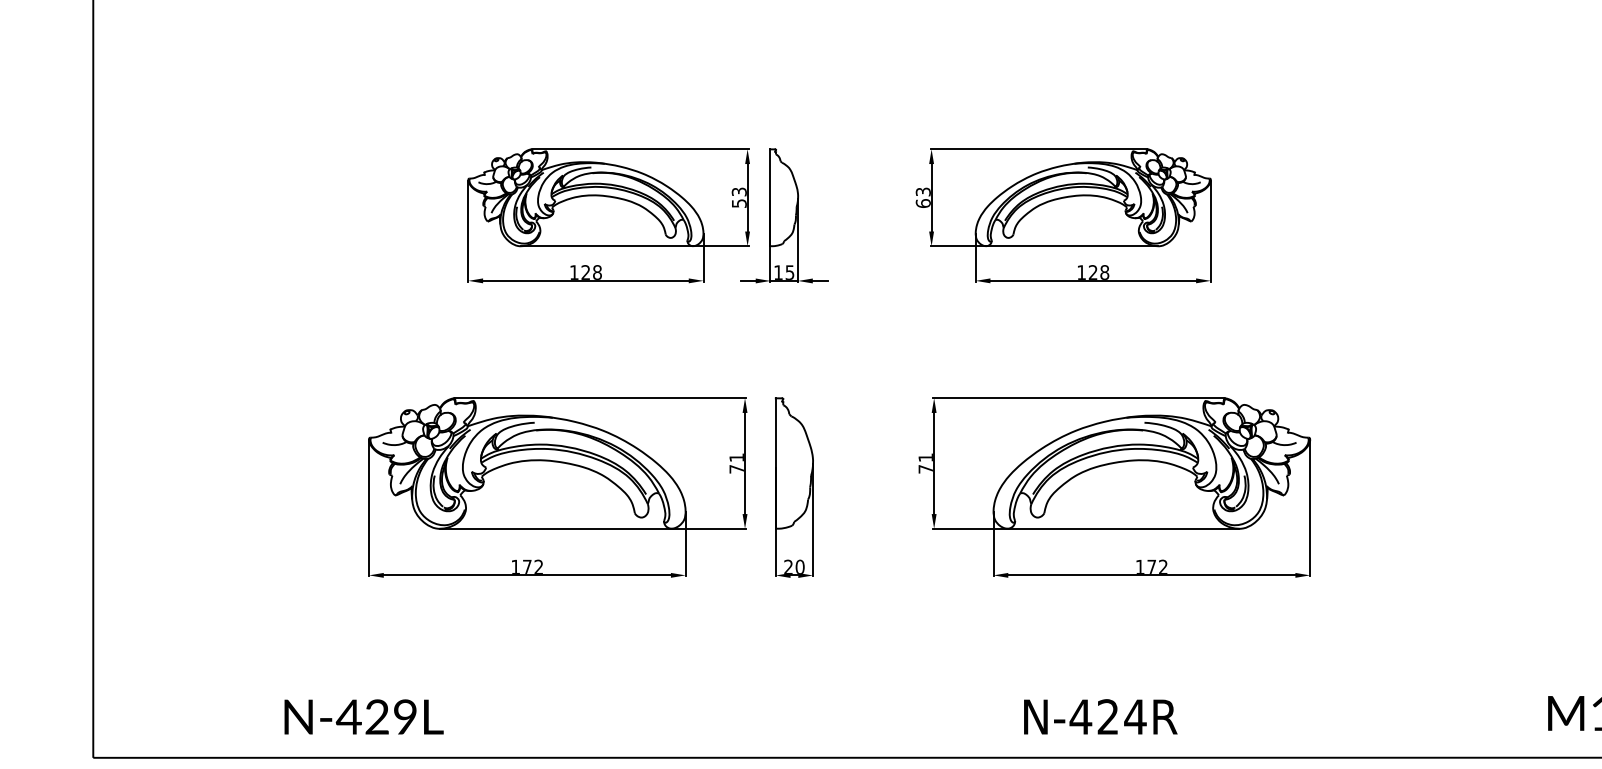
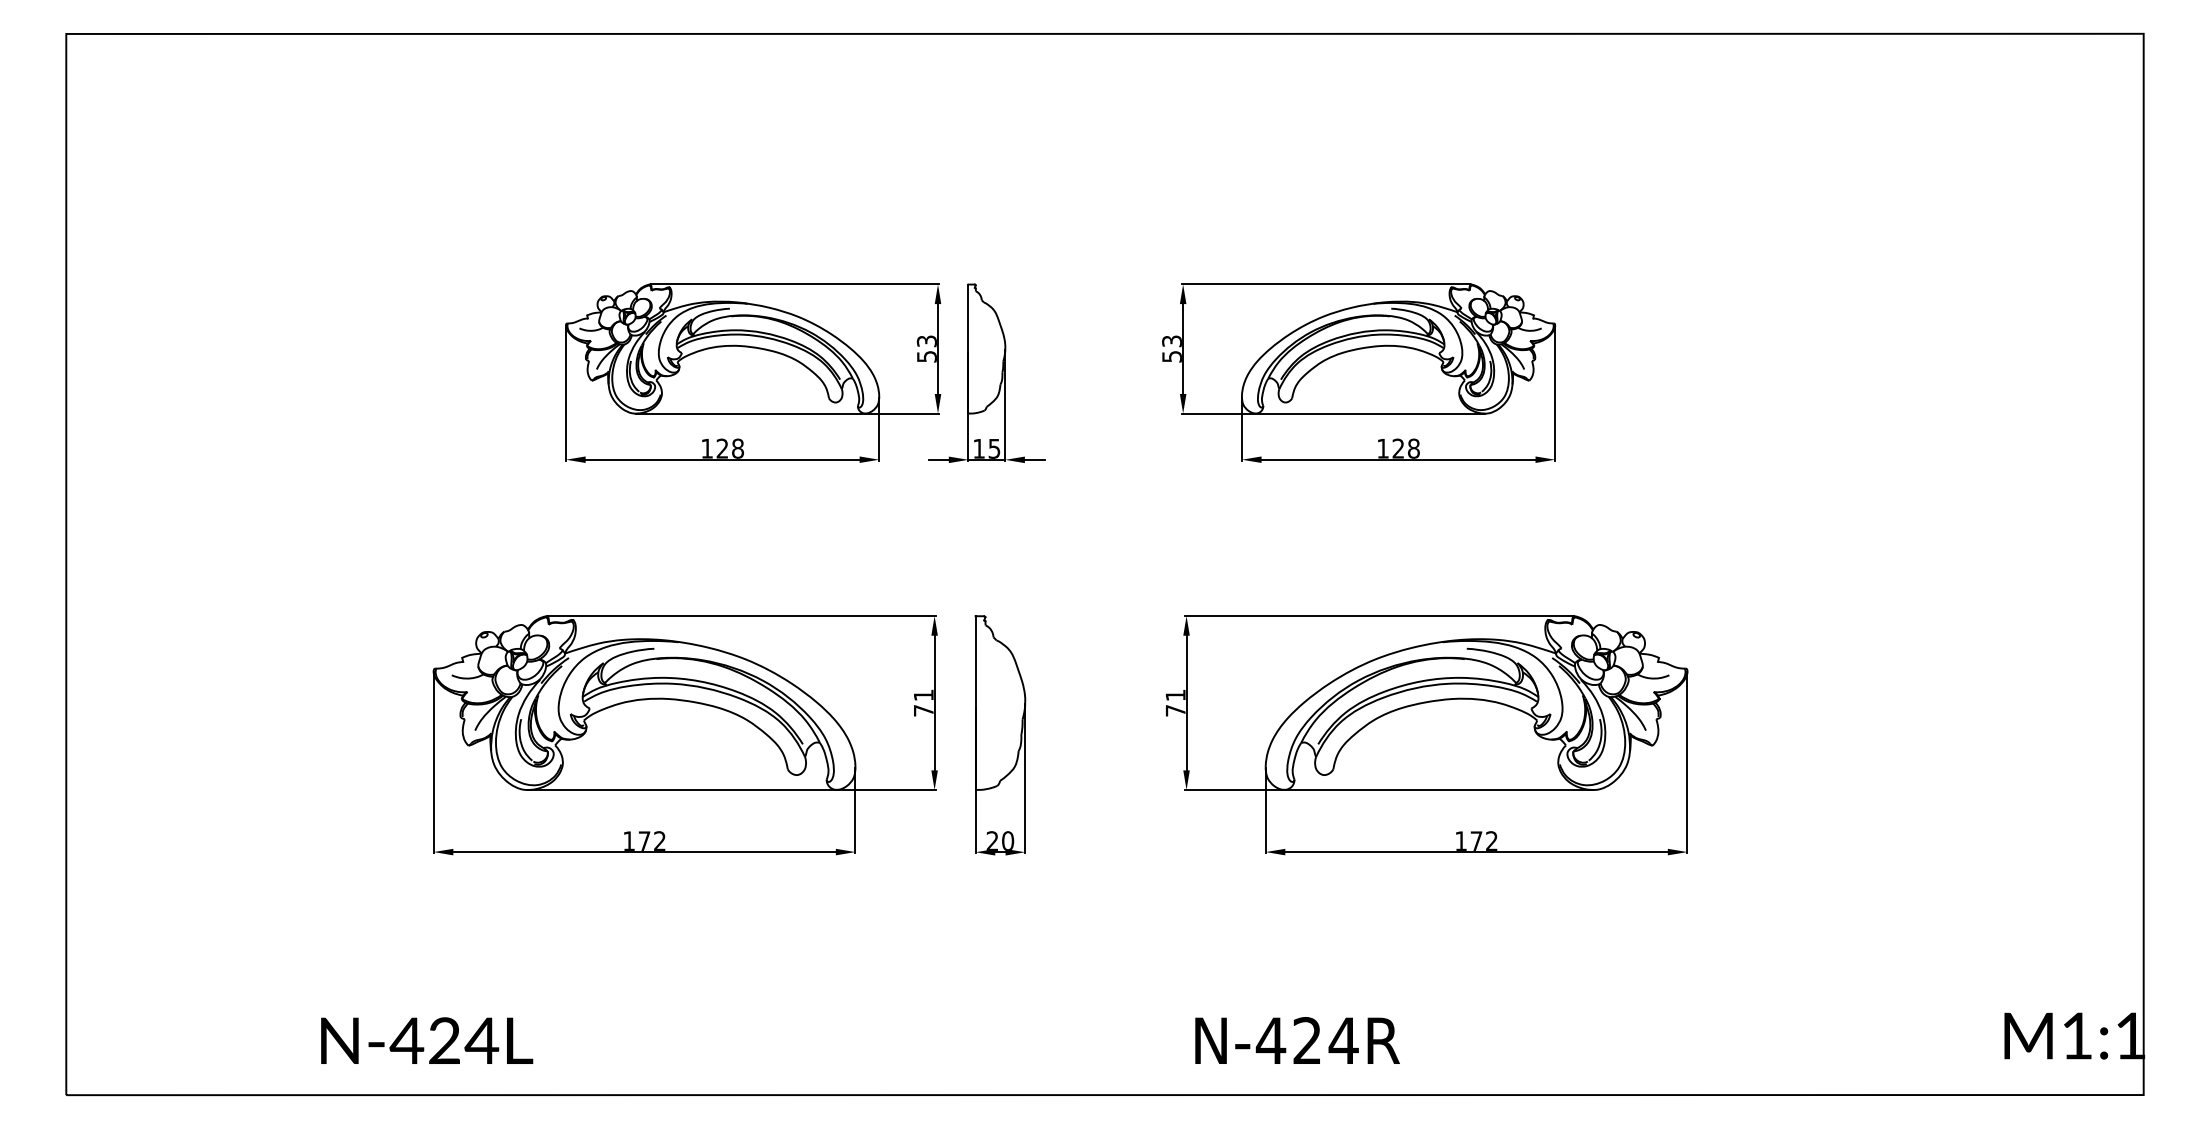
text: (922, 203) -> (1171, 356), 63 -> 53
text: (404, 716) -> (481, 1040), N-429L -> N-424L
text: (1100, 716) -> (1297, 1040), moved

